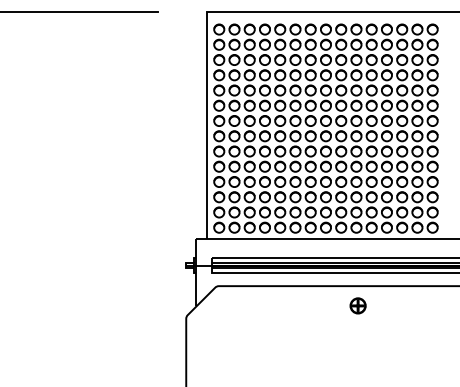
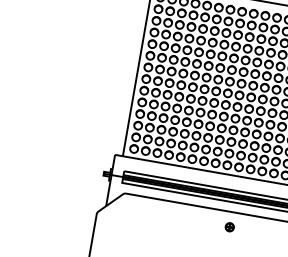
part: (357, 305) -> (229, 226), size x0.7

